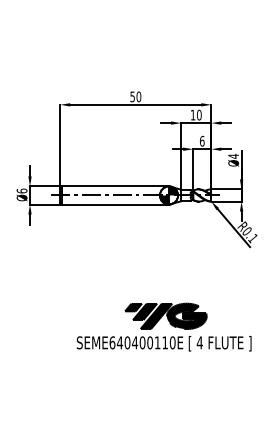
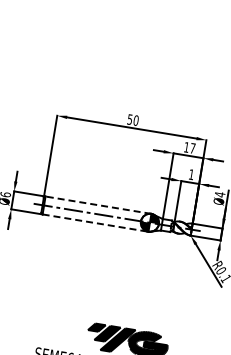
text: (199, 114) -> (193, 147), 10 -> 17
text: (201, 140) -> (190, 173), 6 -> 1
line: (115, 186) -> (98, 205), solid -> dashed
line: (115, 204) -> (95, 223), solid -> dashed

